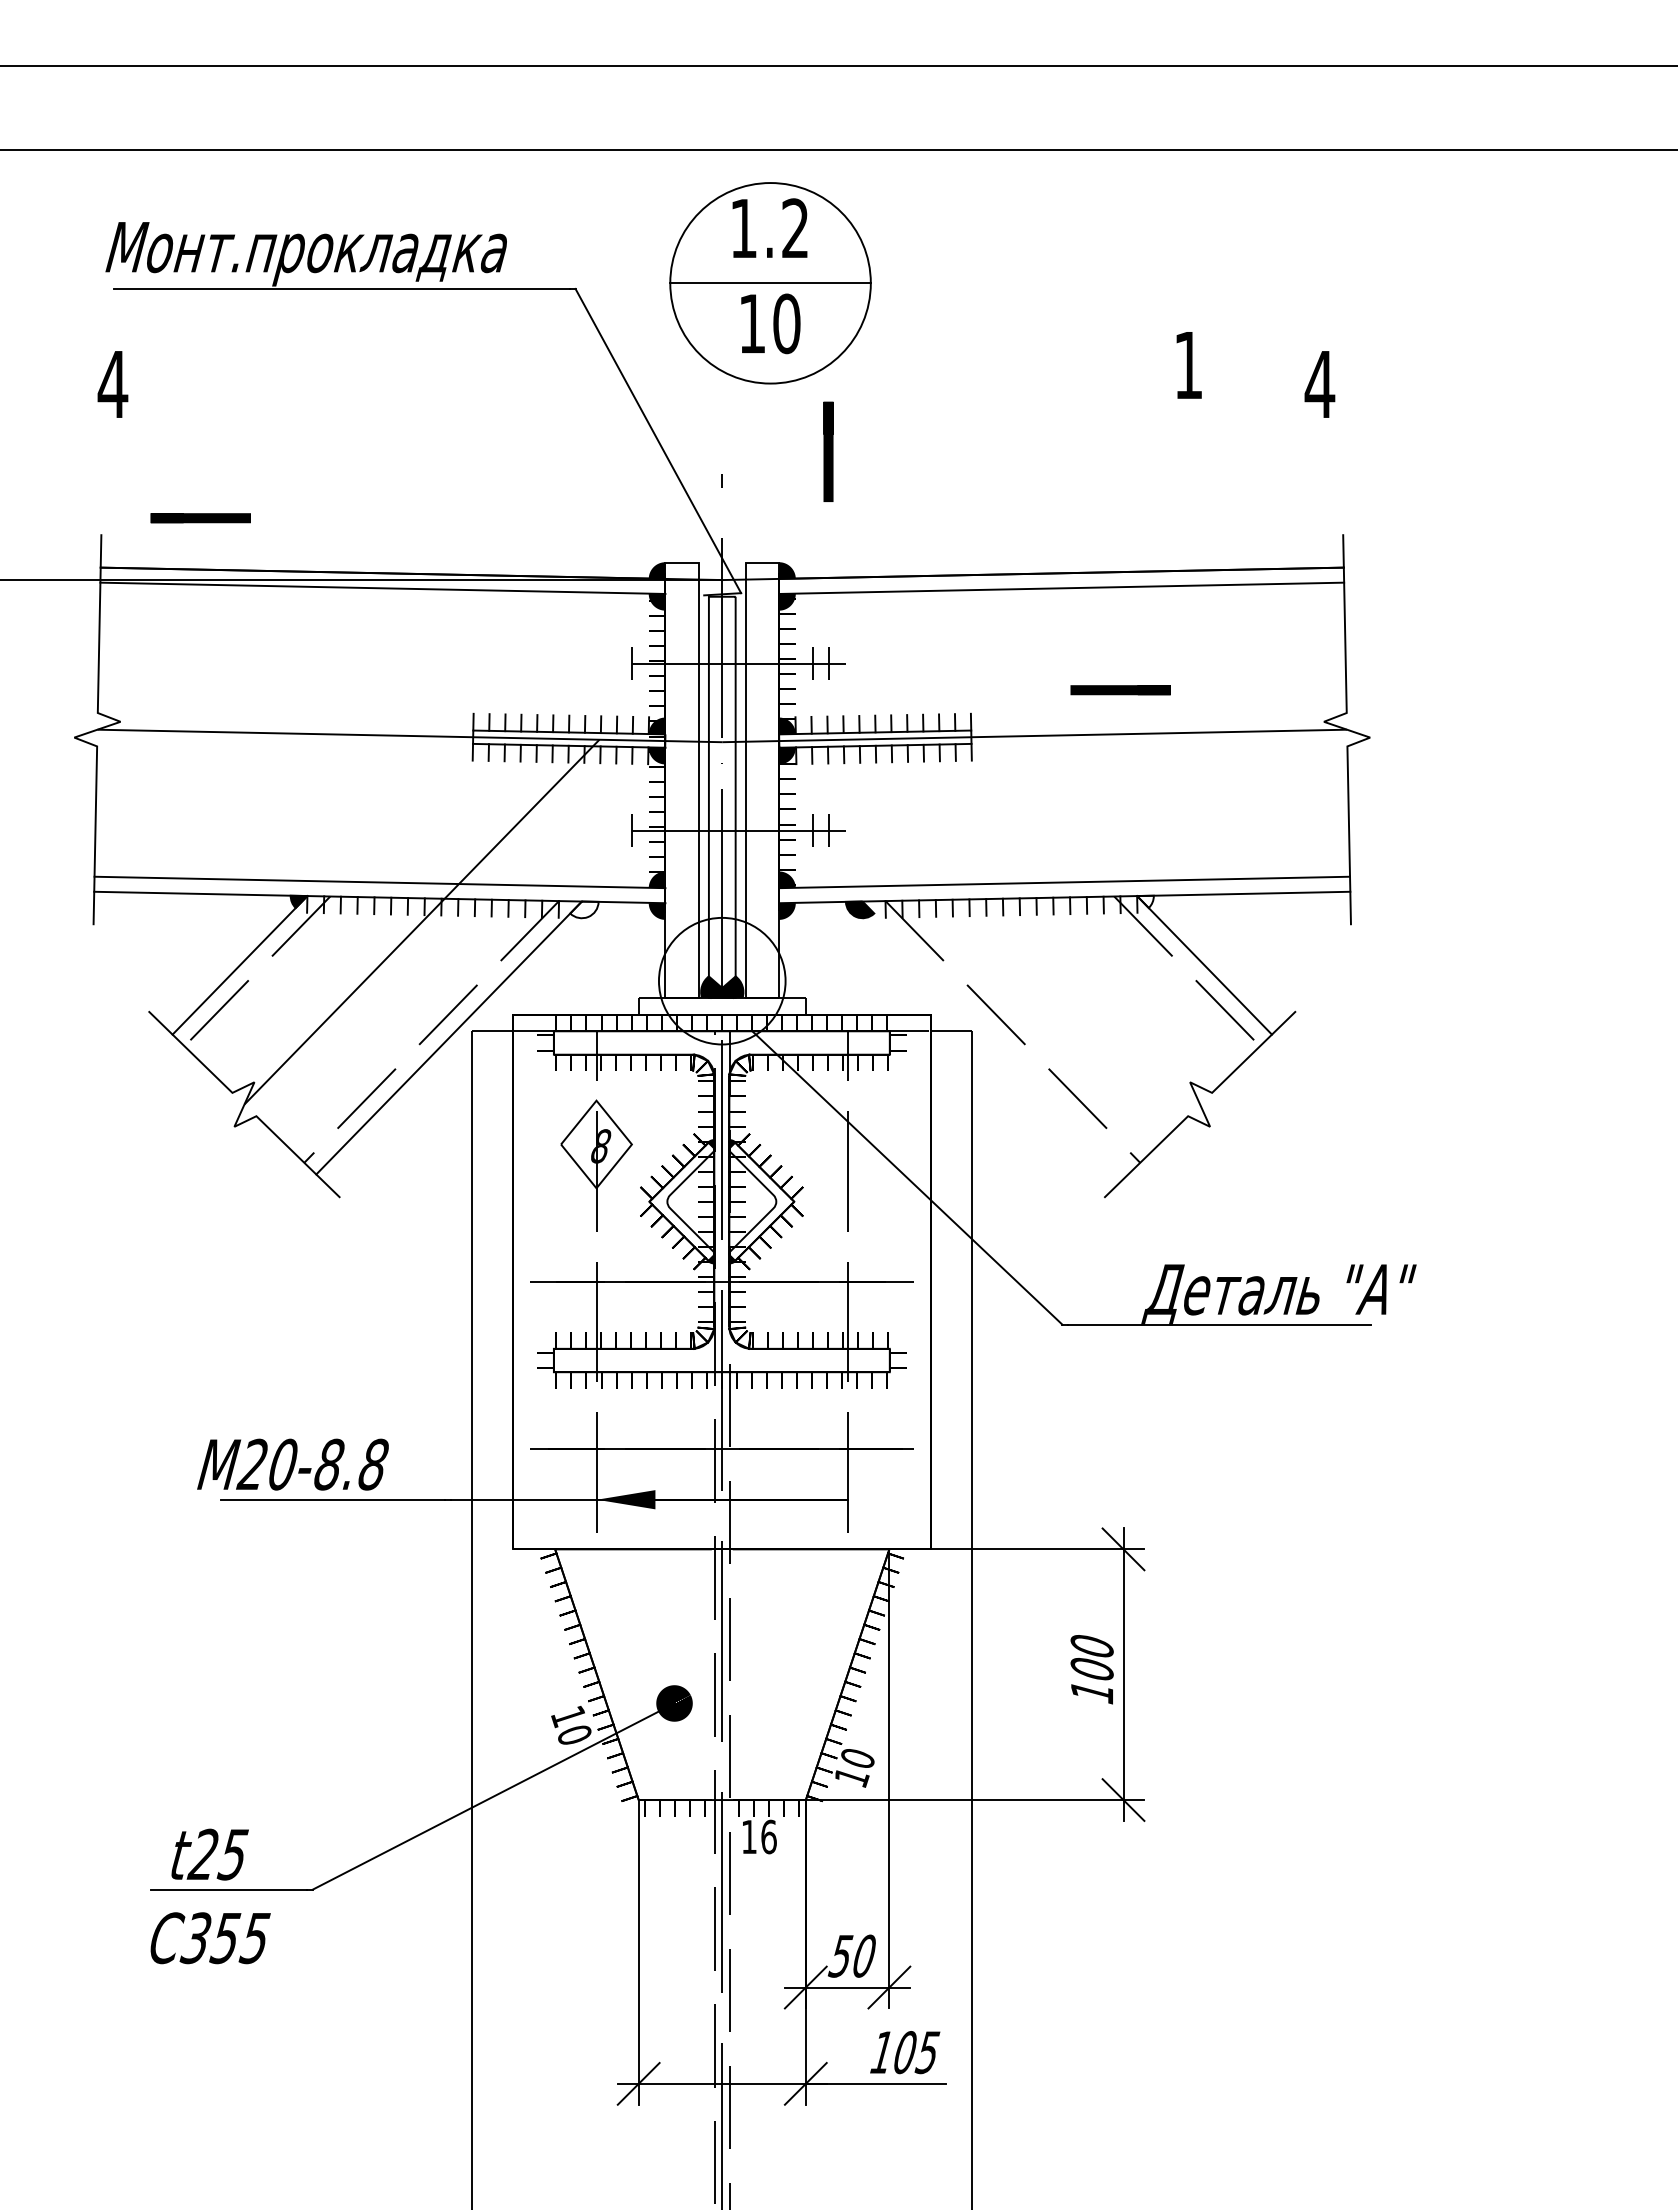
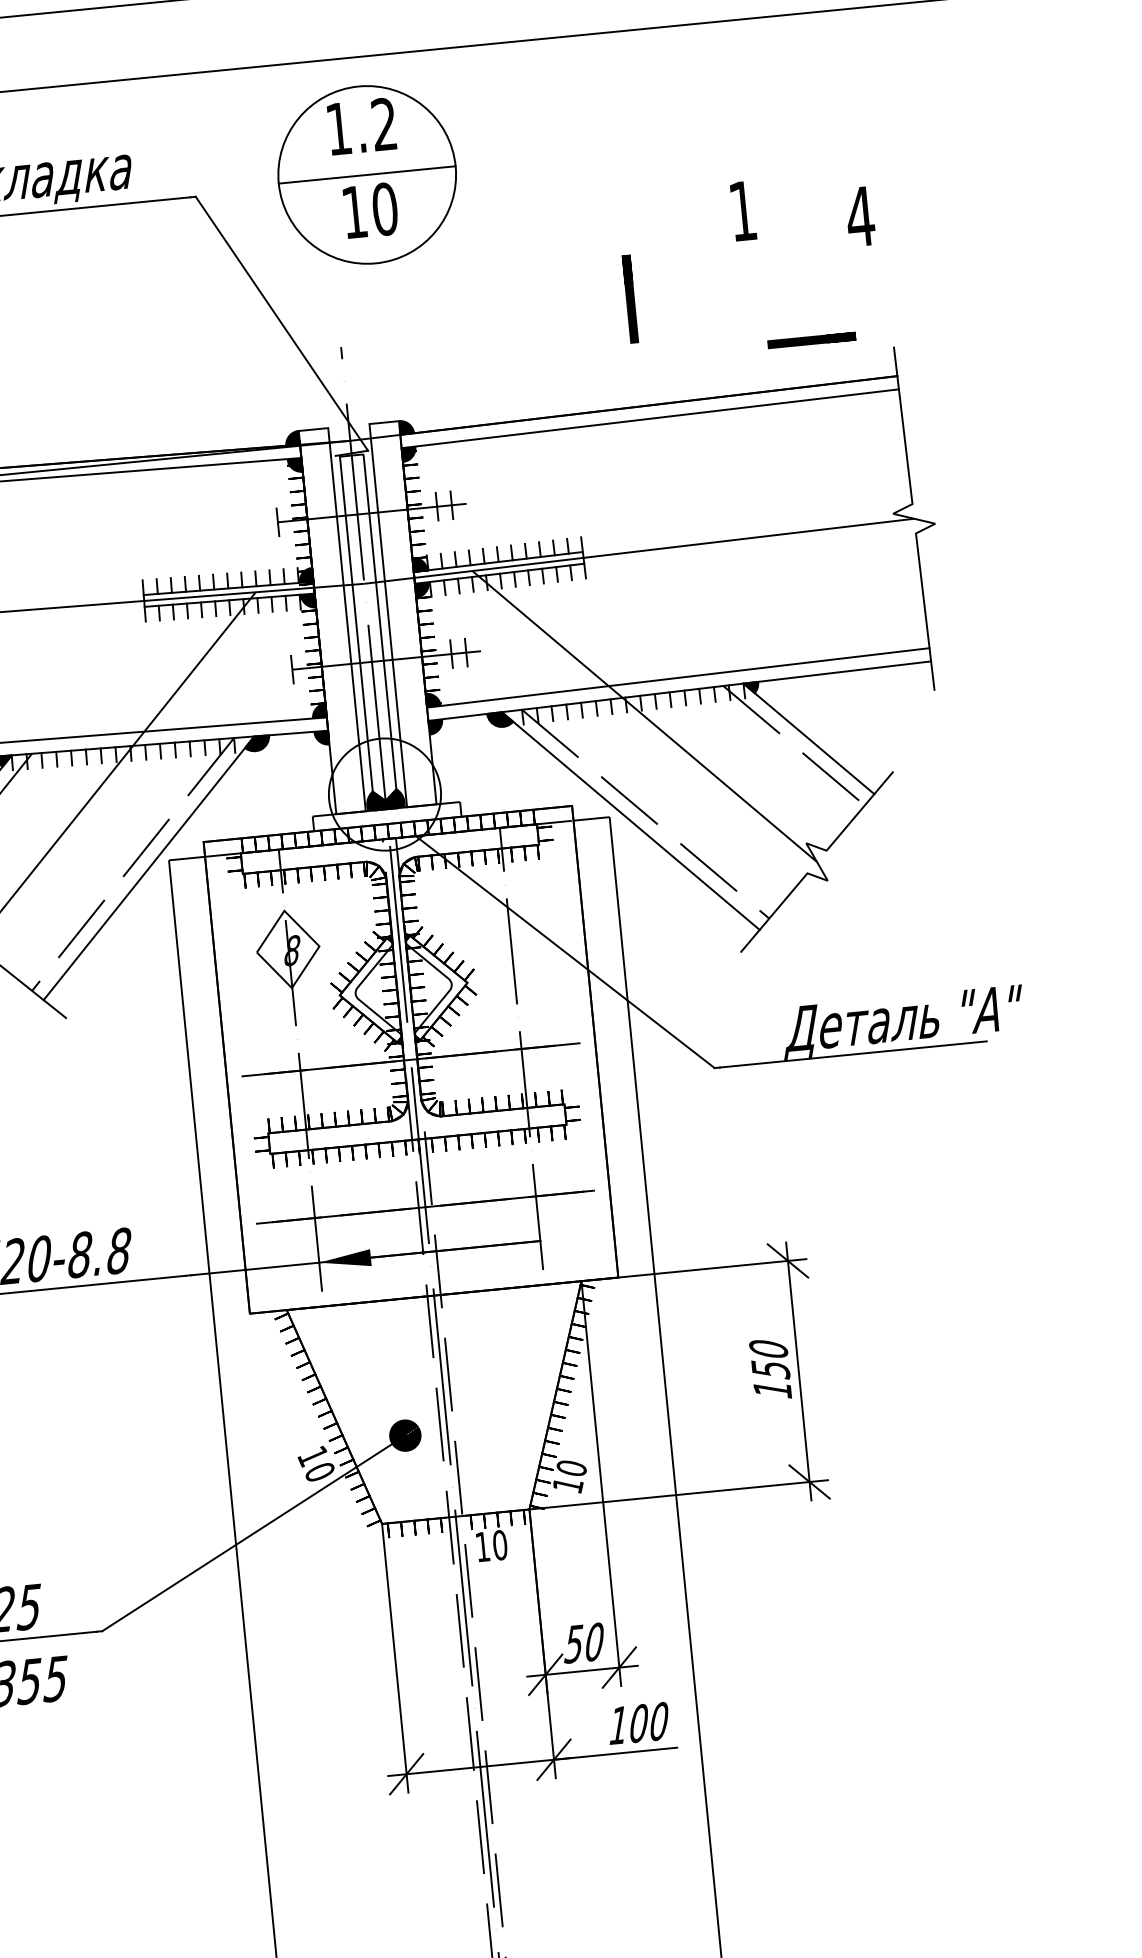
line: (828, 451) -> (630, 298), moved
line: (1120, 690) -> (811, 340), moved
fill: (1145, 901) -> (751, 687), added
fill: (584, 909) -> (257, 743), added
line: (1022, 921) -> (644, 715), added
line: (995, 1037) -> (630, 820), added
text: (1091, 1669) -> (770, 1369), 100 -> 150
text: (768, 1836) -> (499, 1544), 16 -> 10
text: (927, 2052) -> (658, 1721), 105 -> 100

